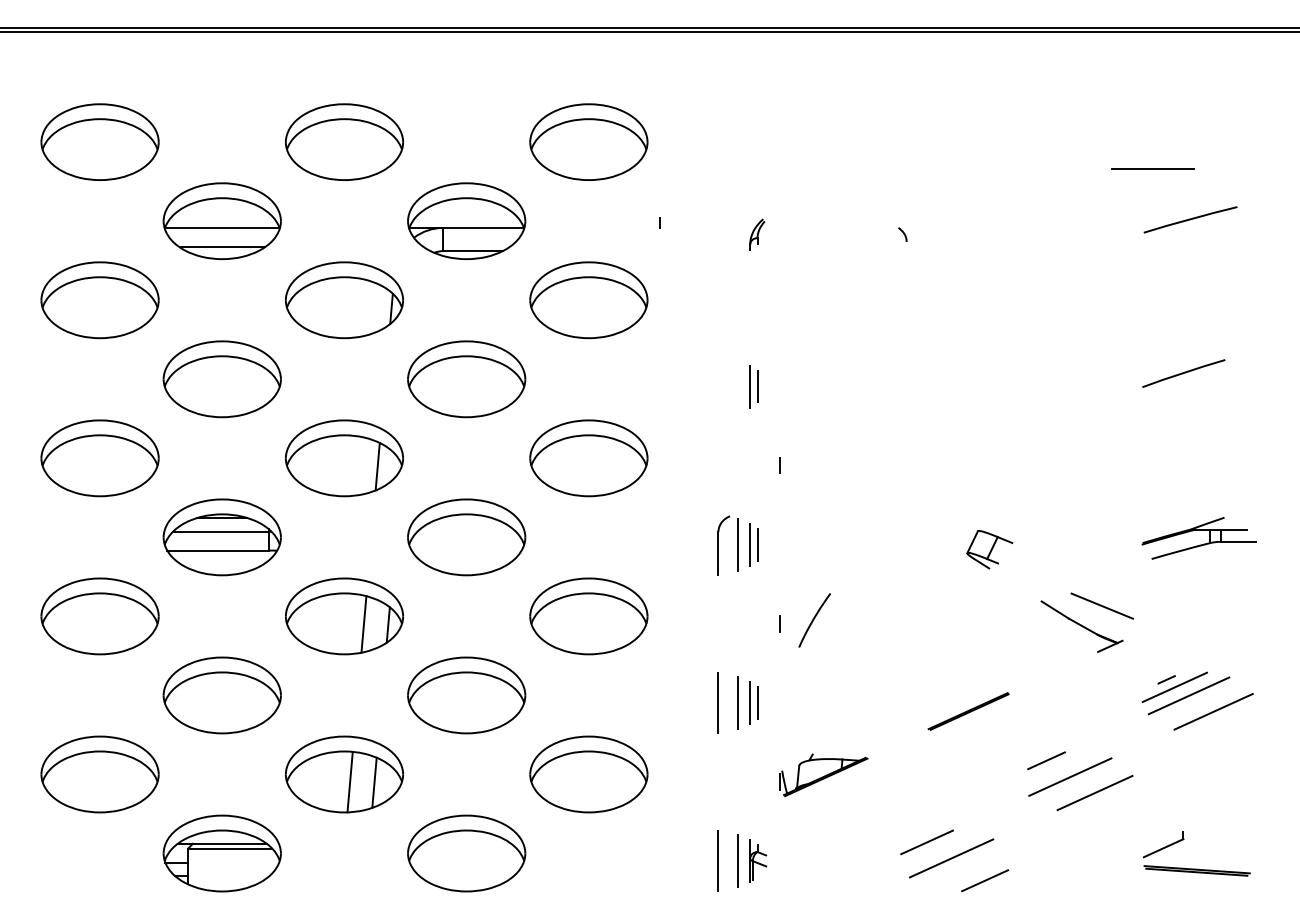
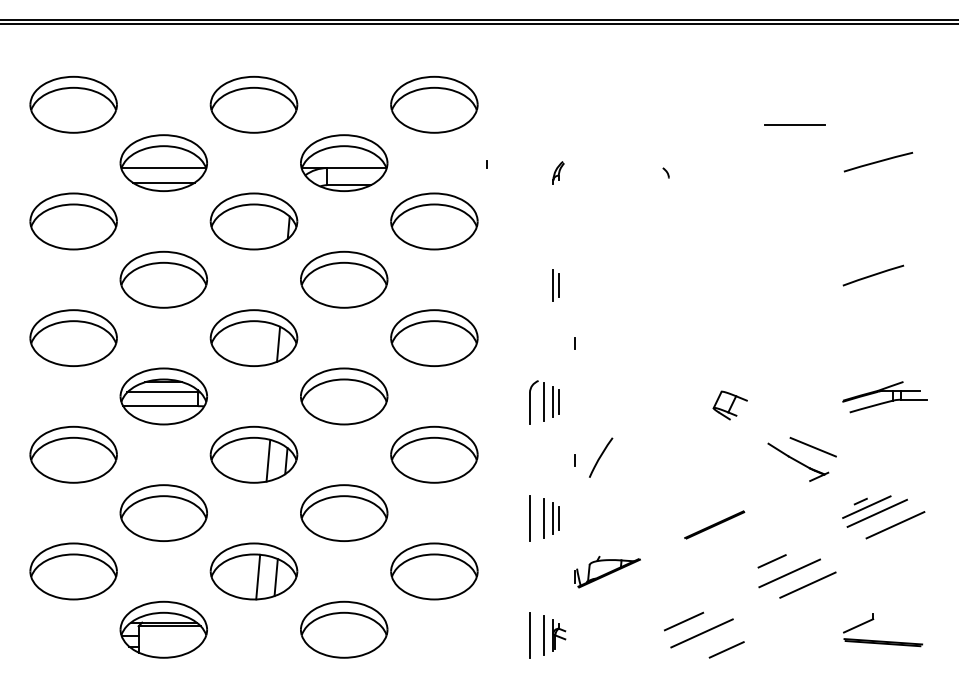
line: (1152, 168) -> (794, 124), moved

